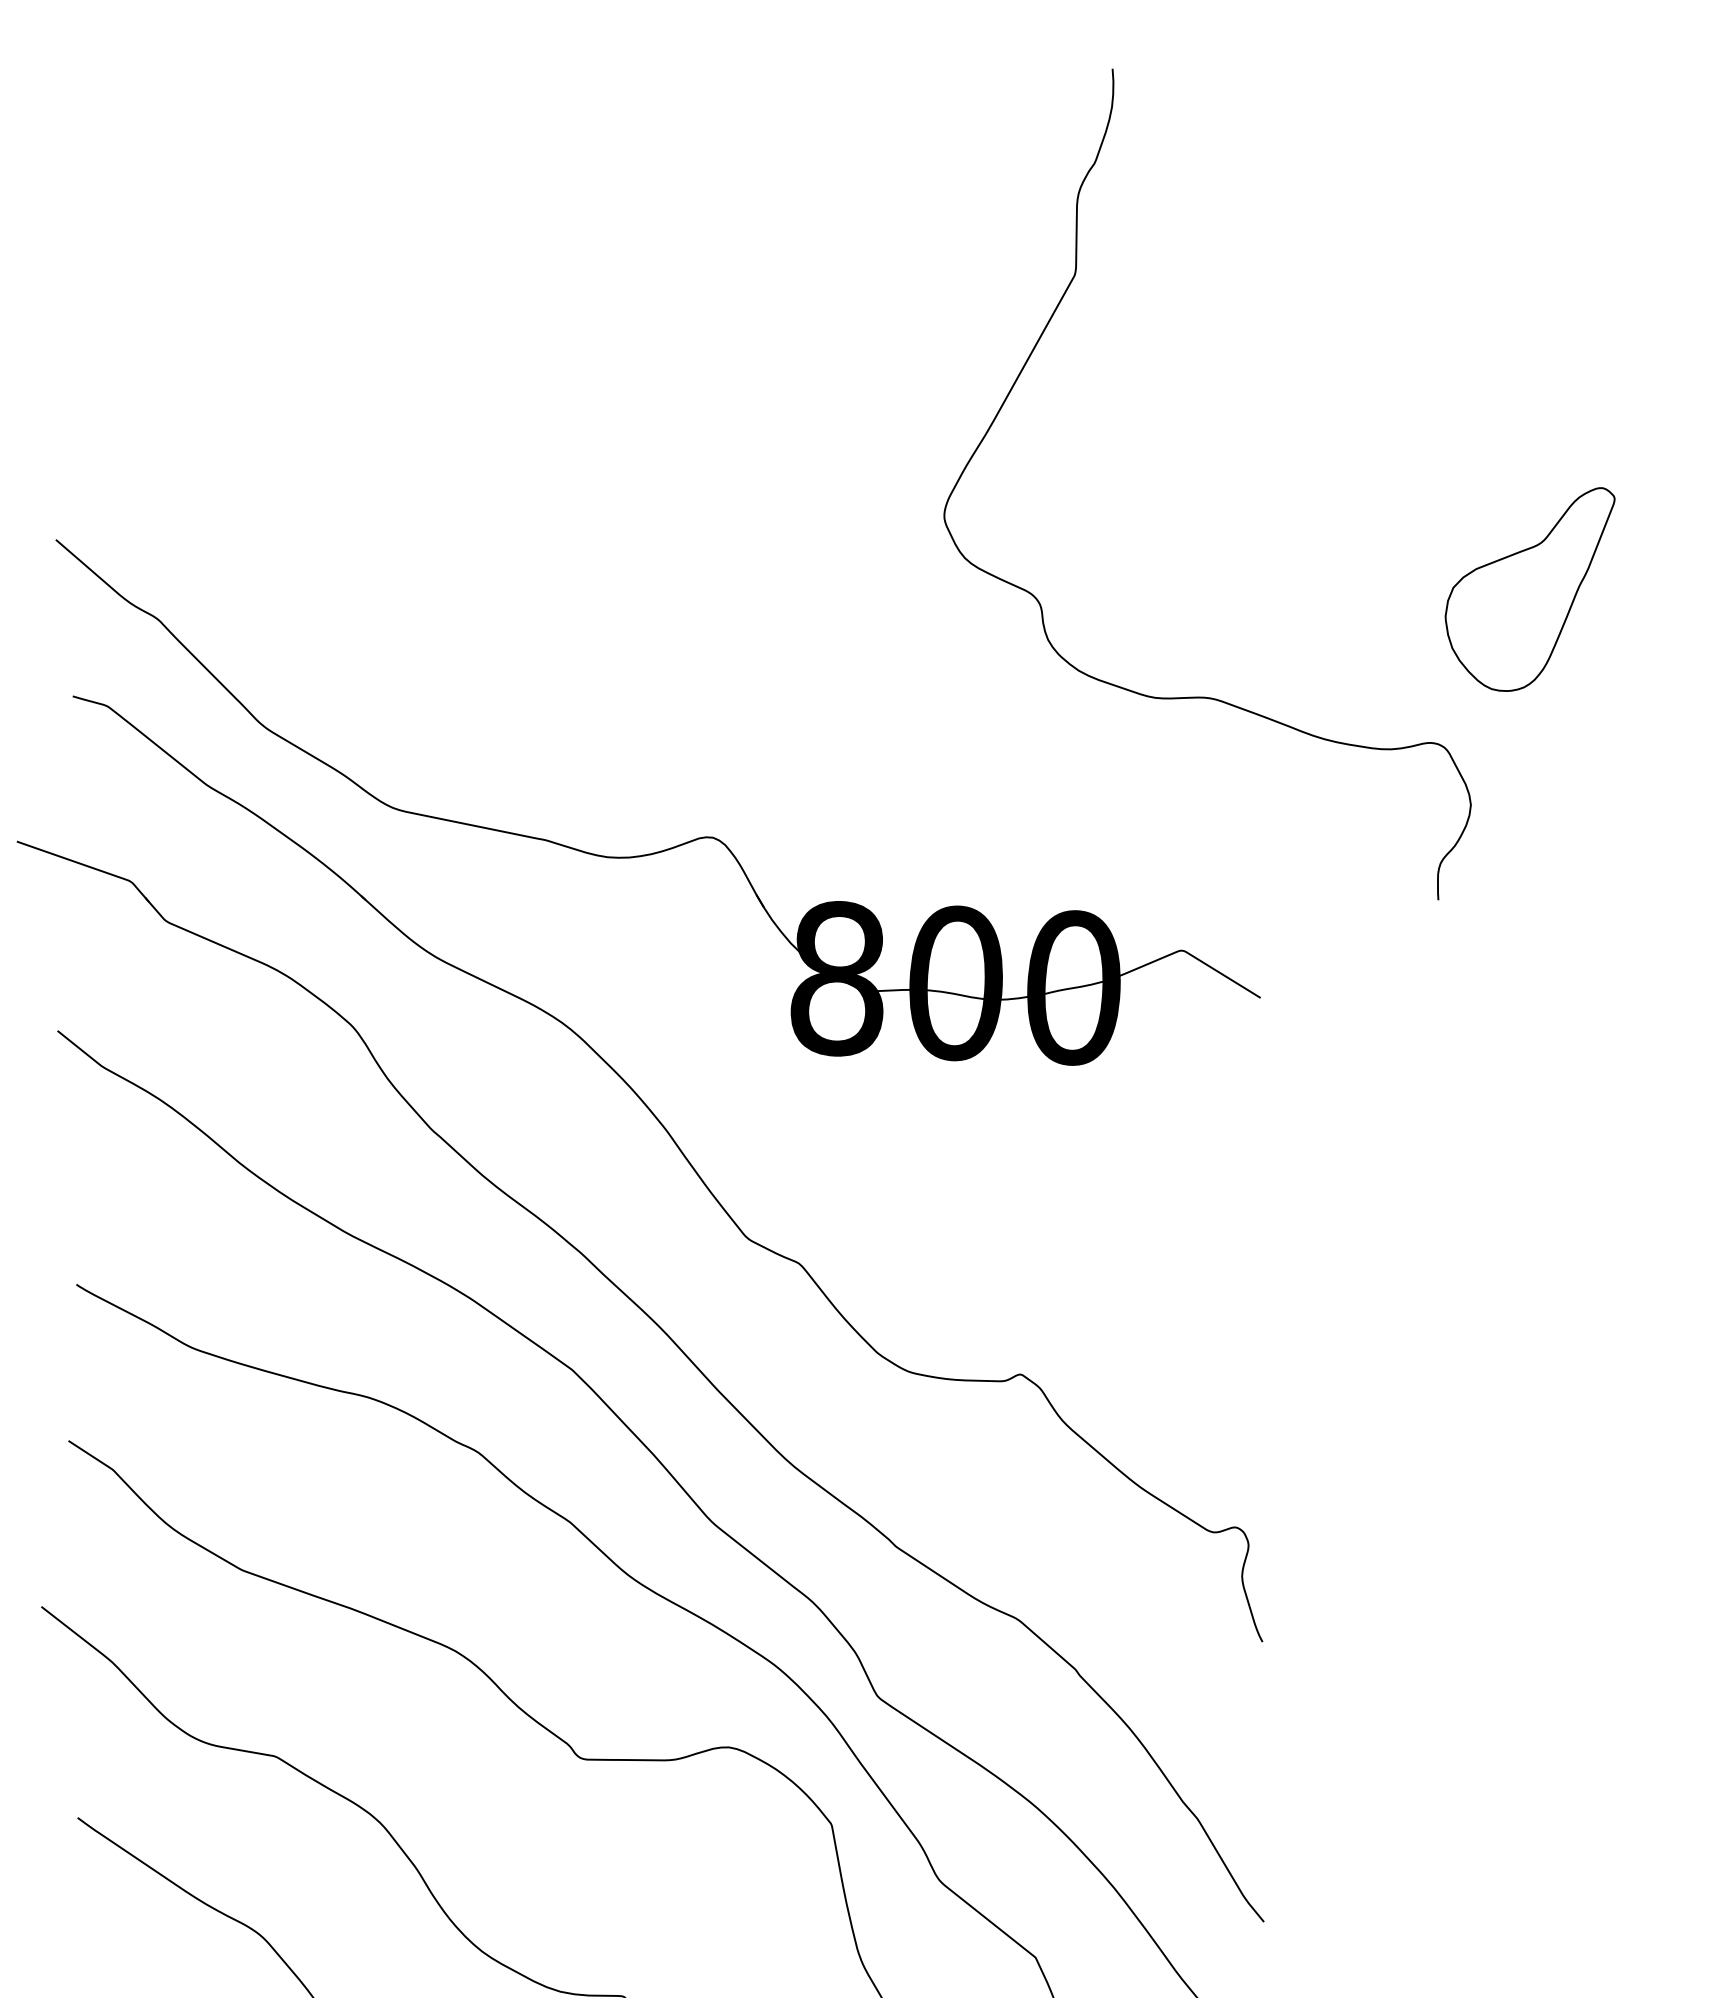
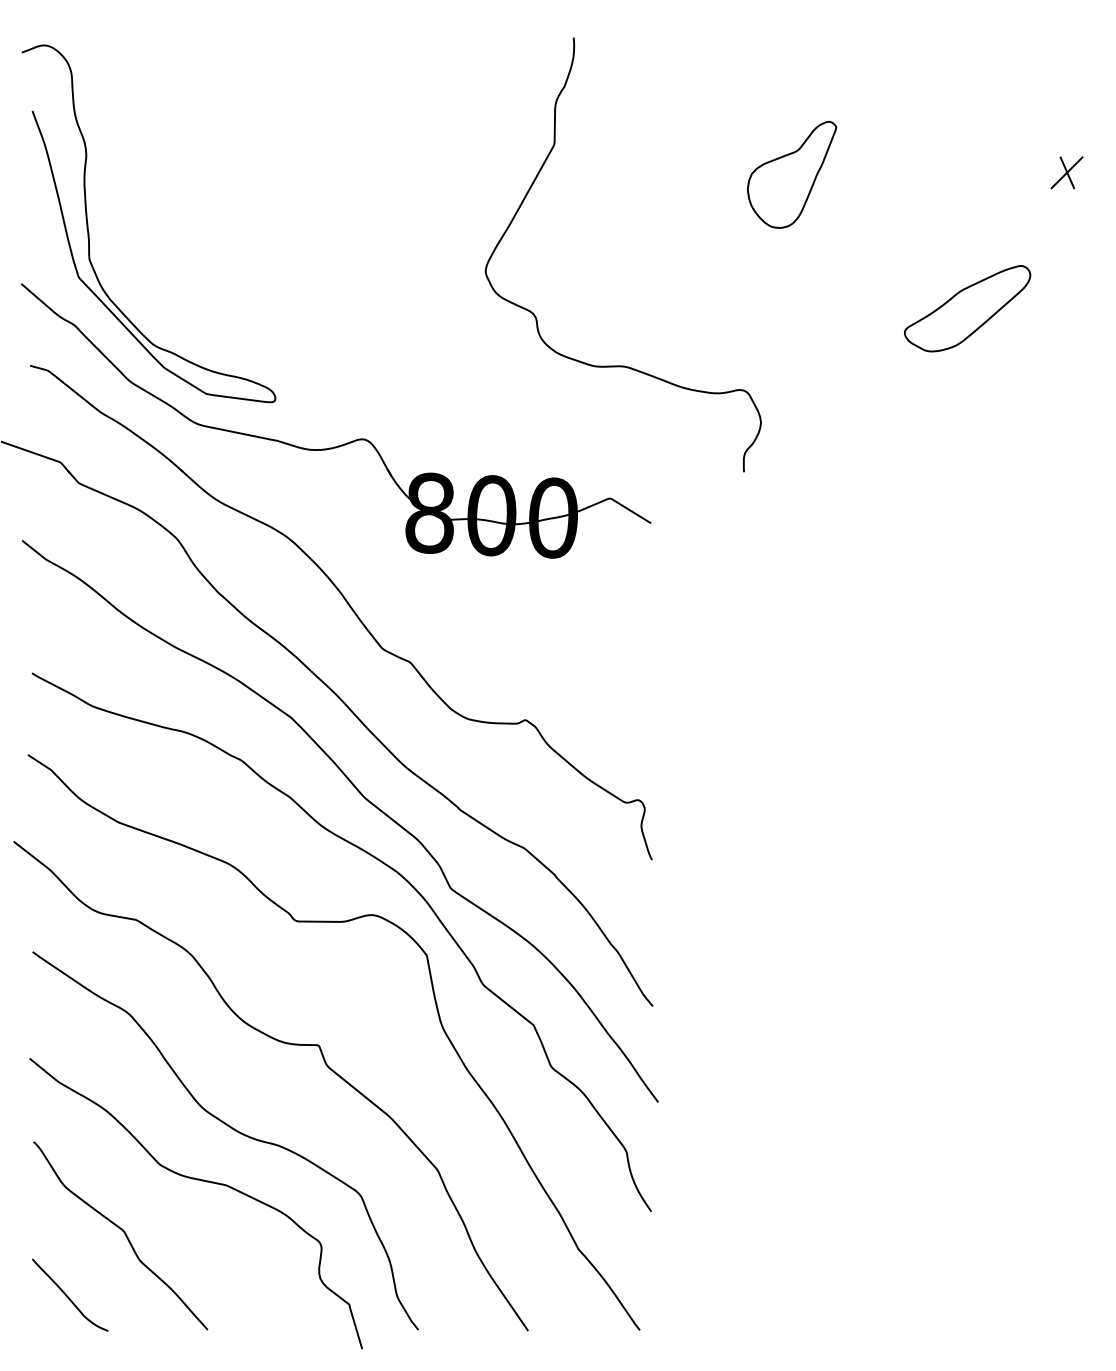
curve: (186, 441) -> (89, 232), added
part: (1531, 588) -> (792, 174), moved

